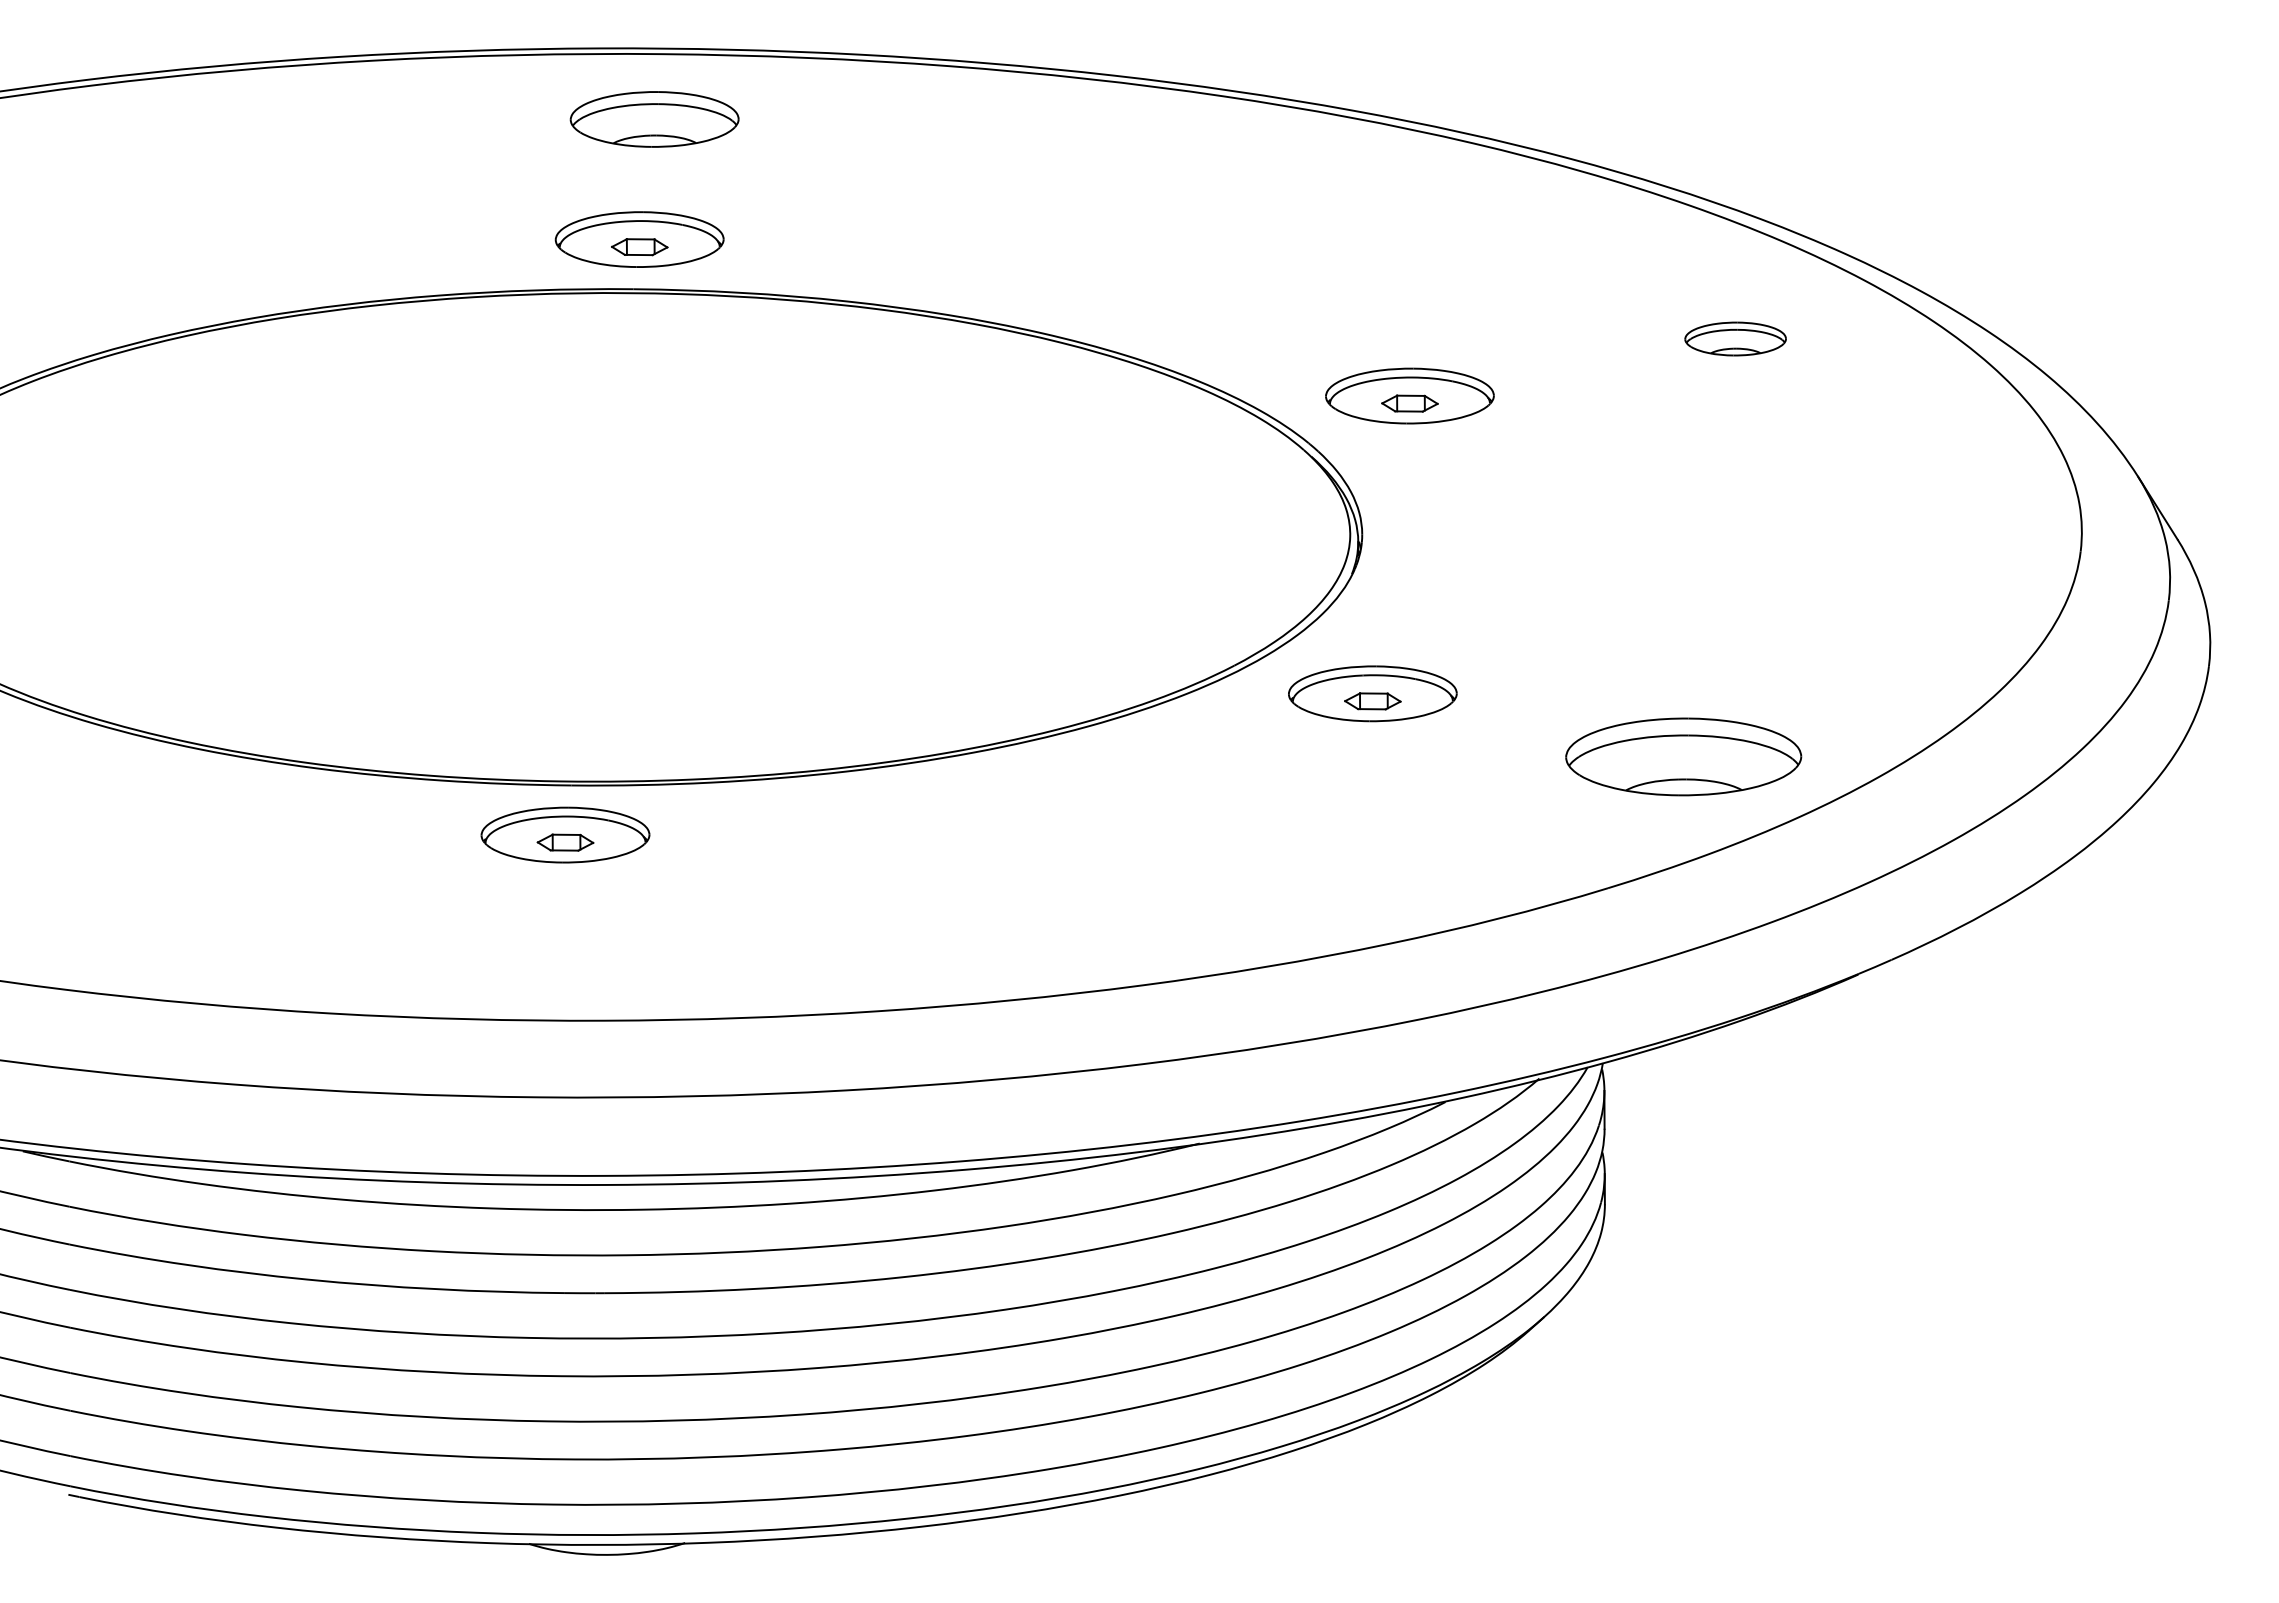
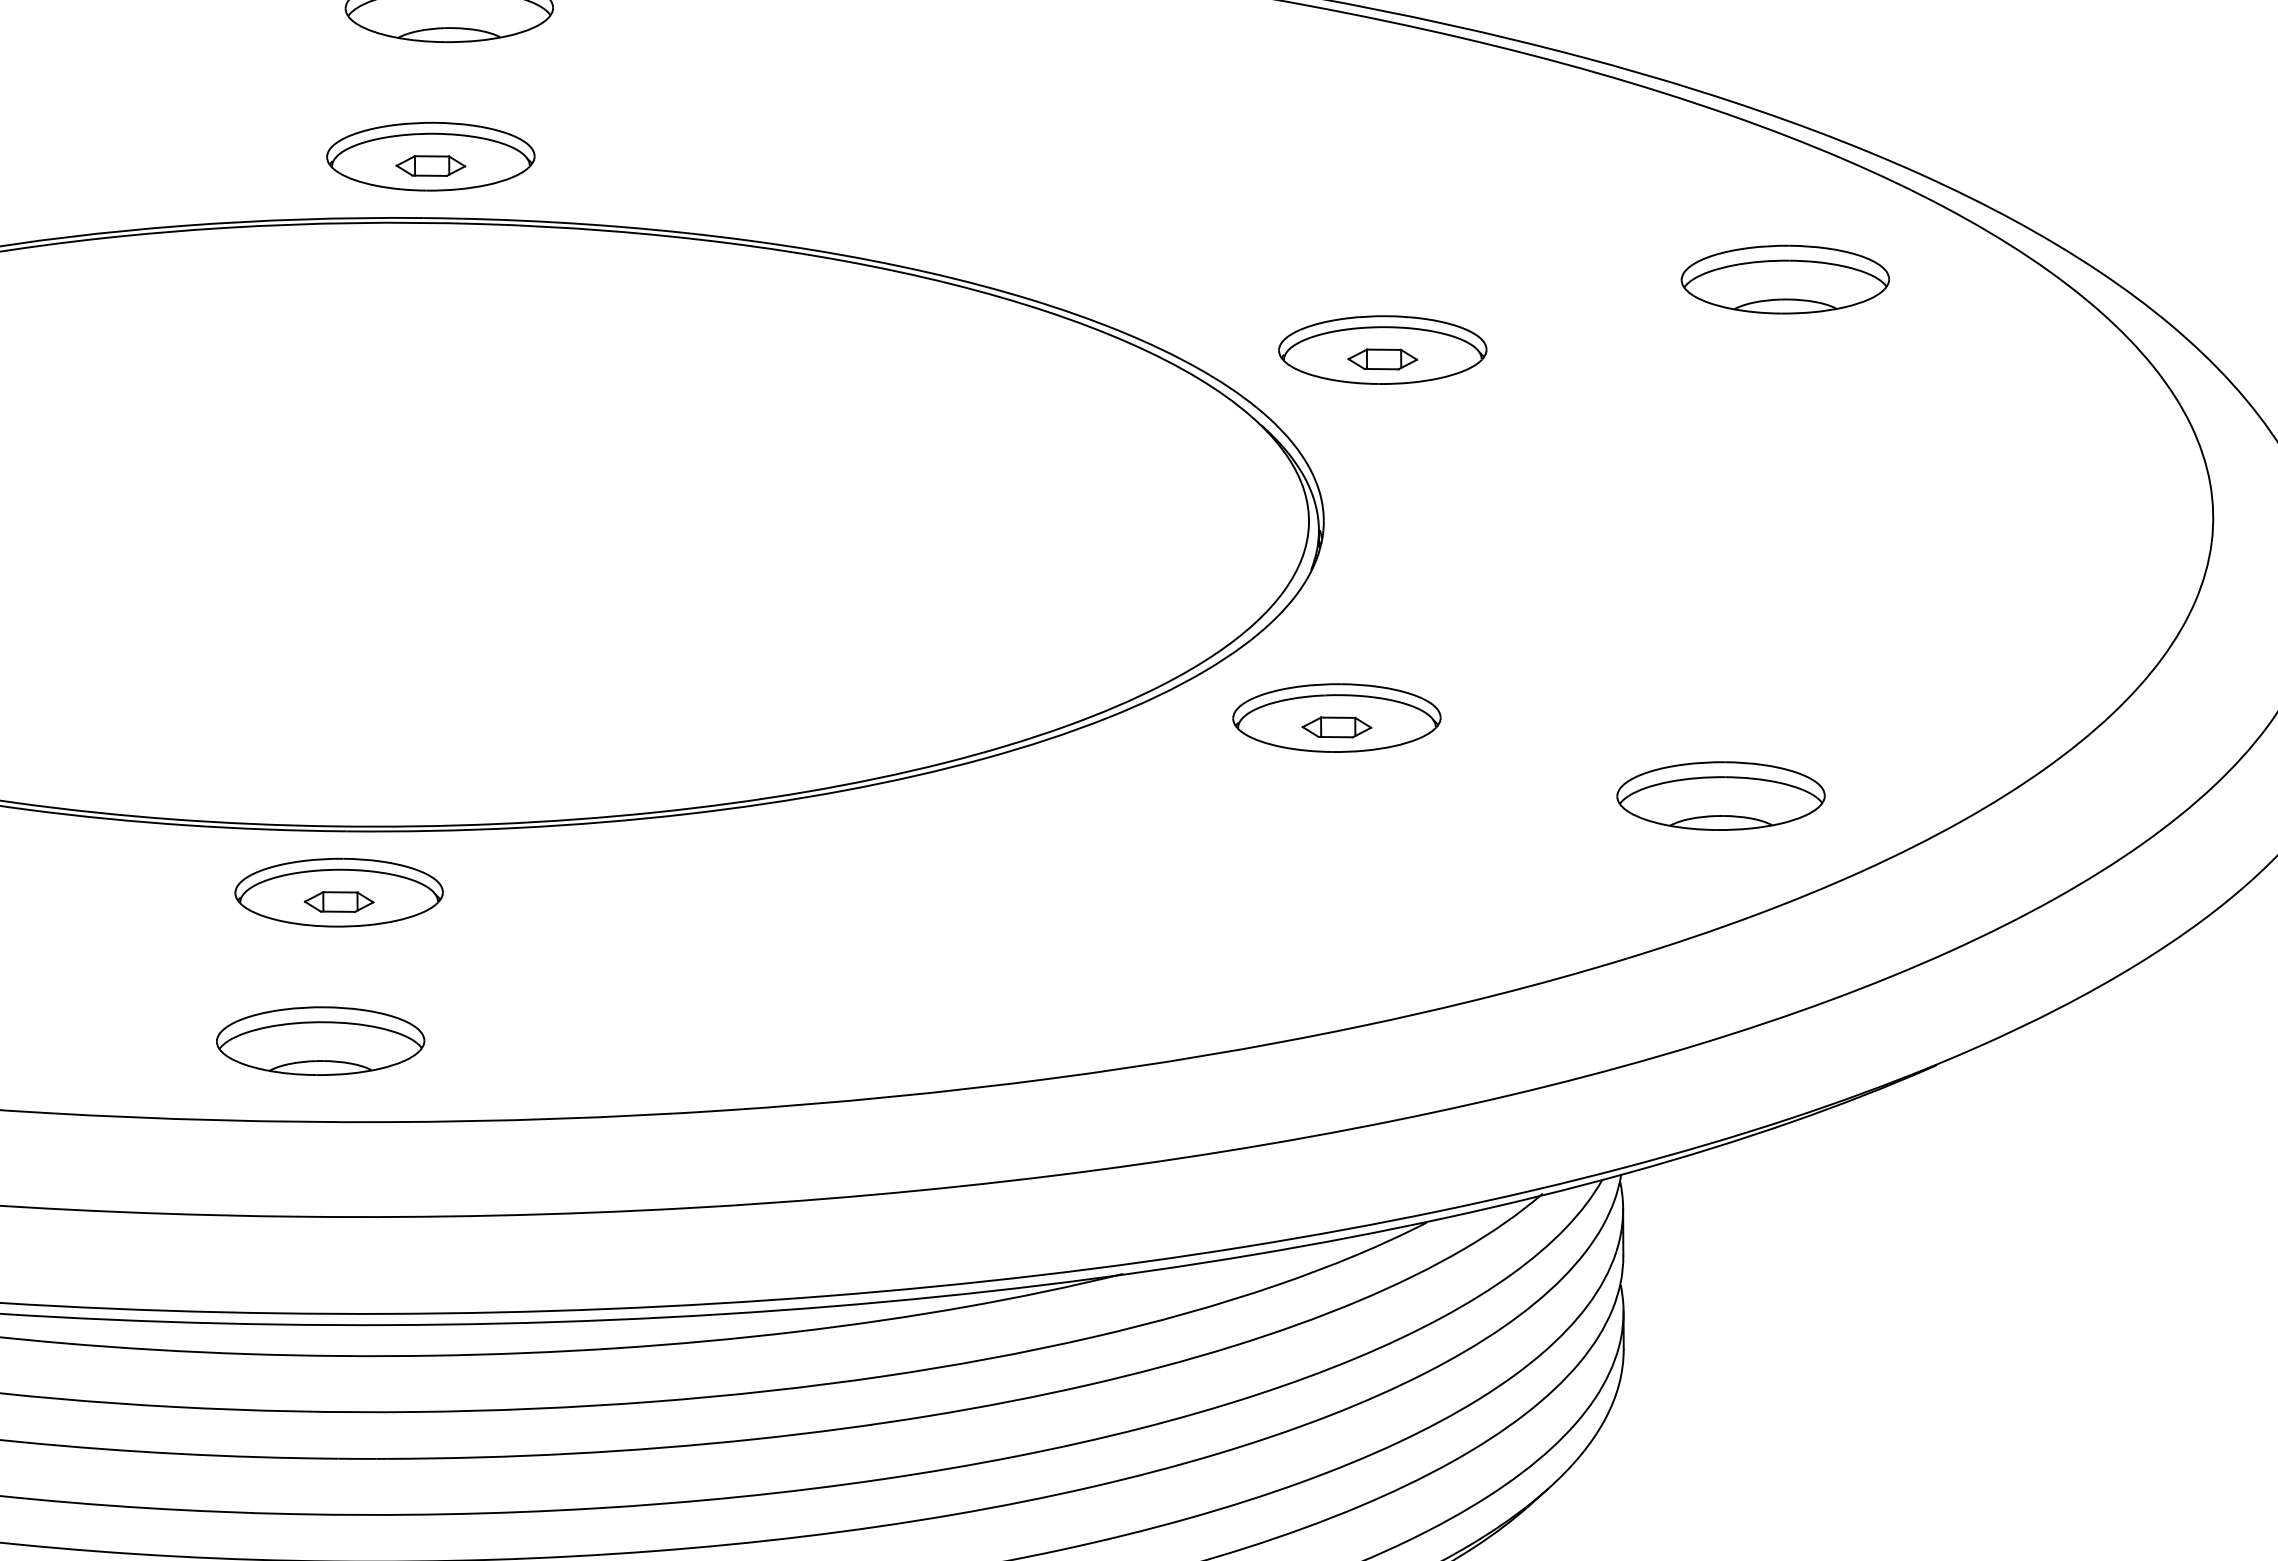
part: (1735, 338) -> (1785, 278), size x1.67
part: (1683, 756) -> (1720, 795), size x0.71
part: (550, 955) -> (320, 1041), added

